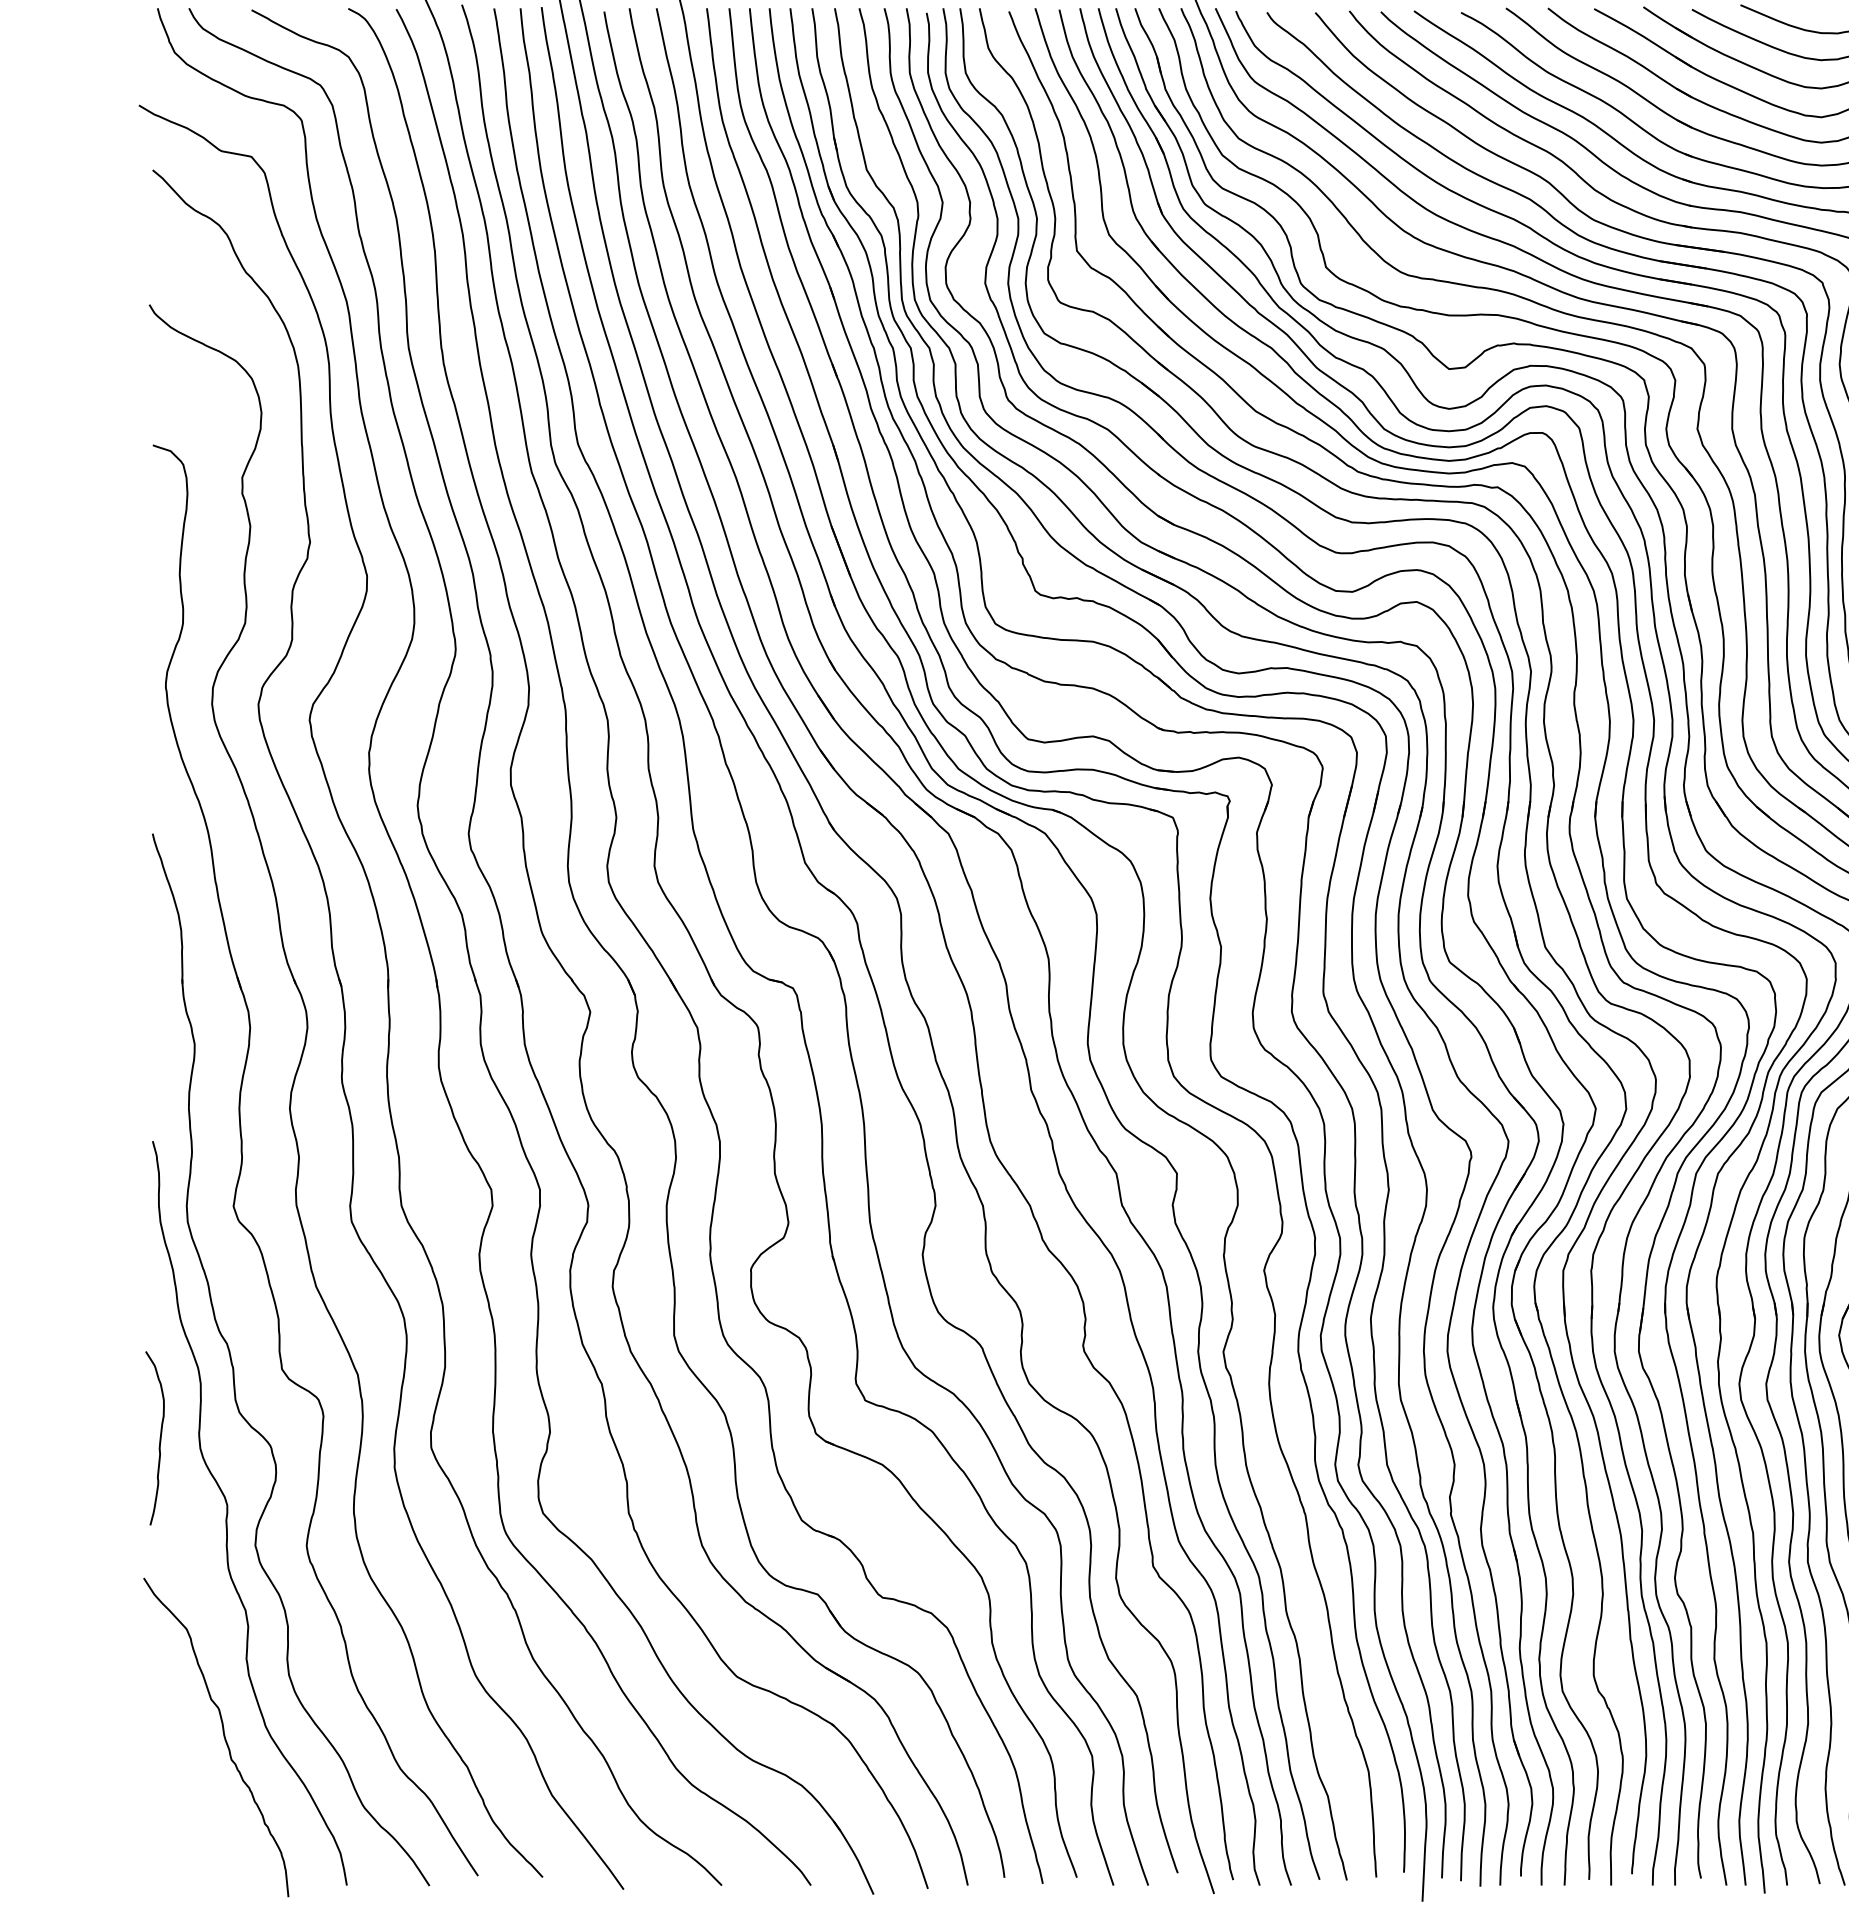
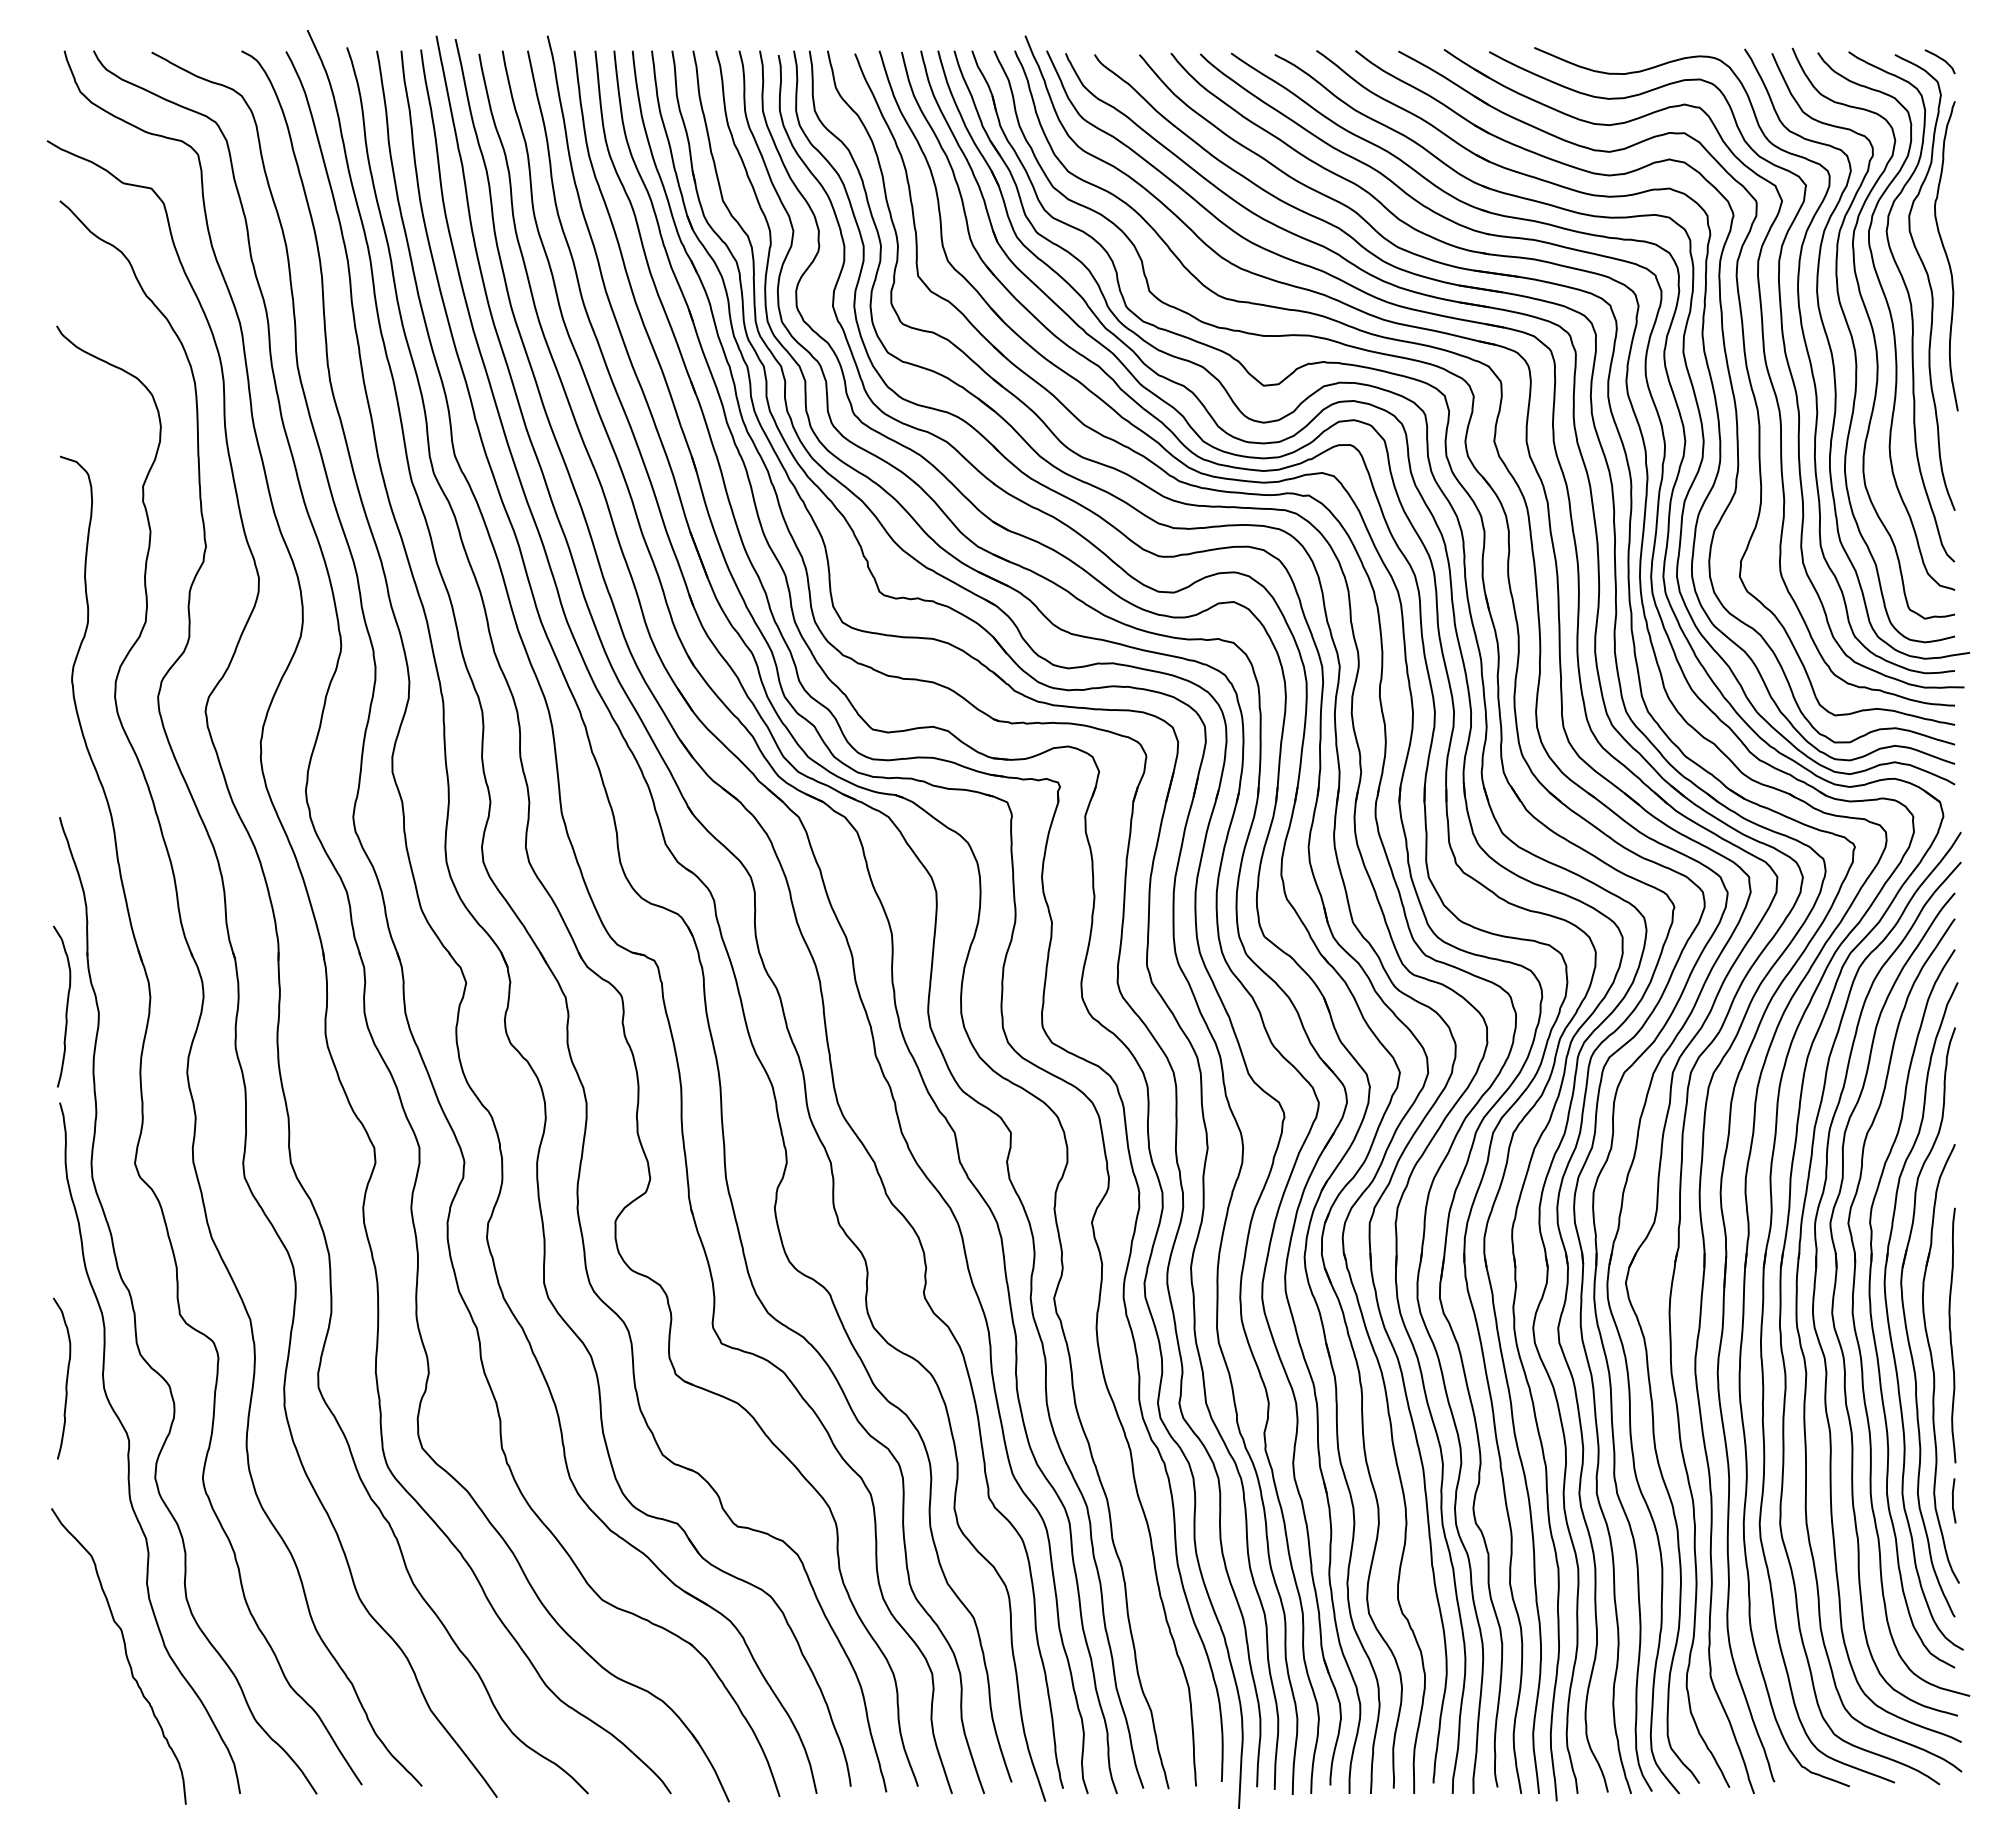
curve: (159, 1037) -> (66, 1006), added

